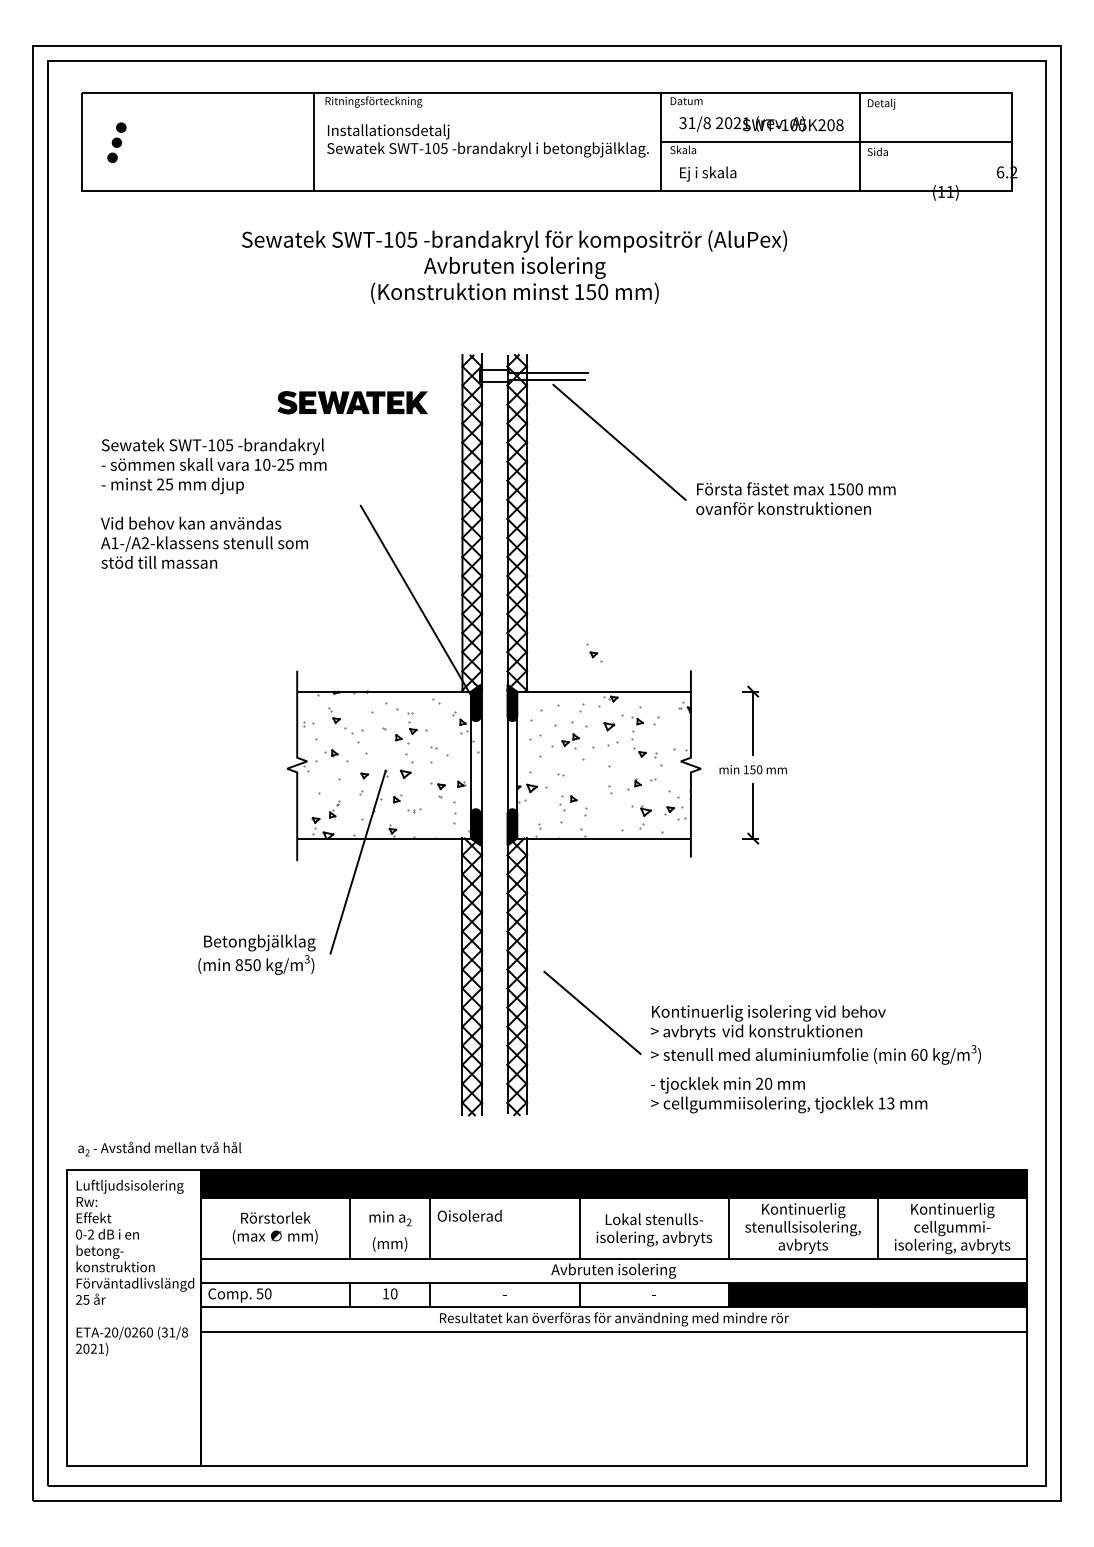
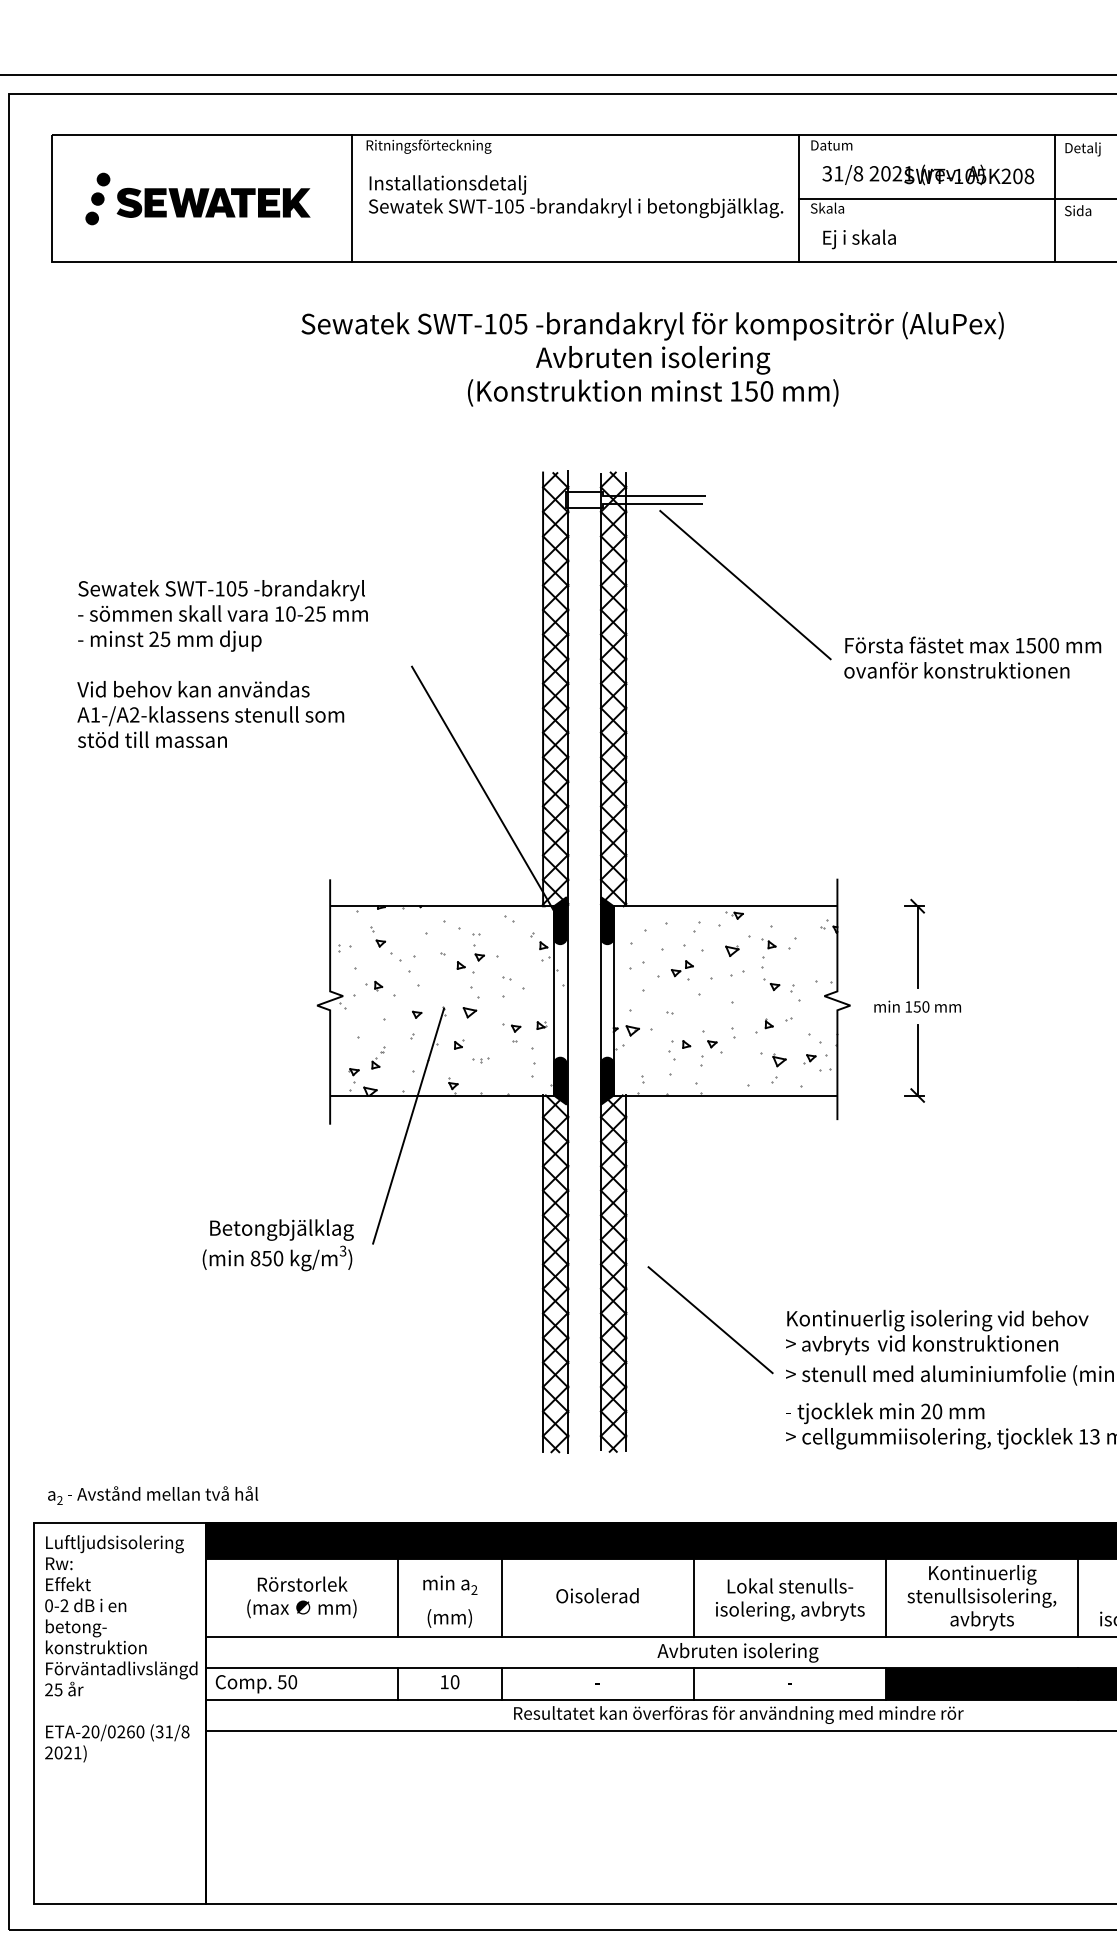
text: (514, 266) -> (652, 358), moved
part: (352, 402) -> (213, 202), moved
part: (594, 652) -> (713, 1041), moved
text: (469, 1215) -> (597, 1595), moved

